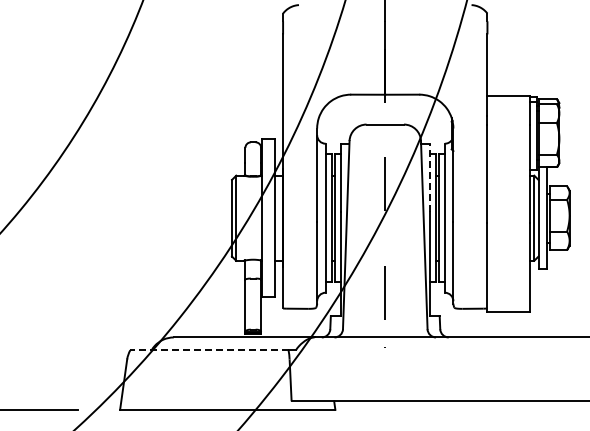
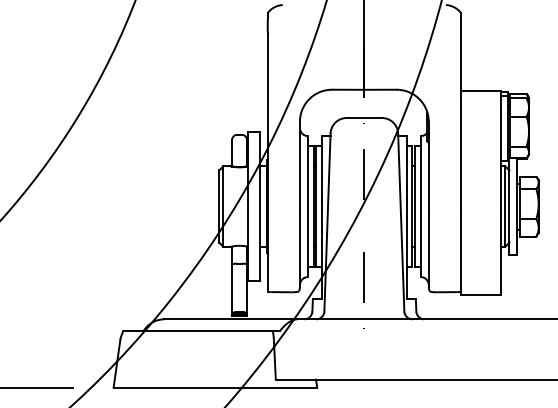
line: (429, 177) -> (406, 168), dashed -> solid
line: (208, 350) -> (197, 331), dashed -> solid

